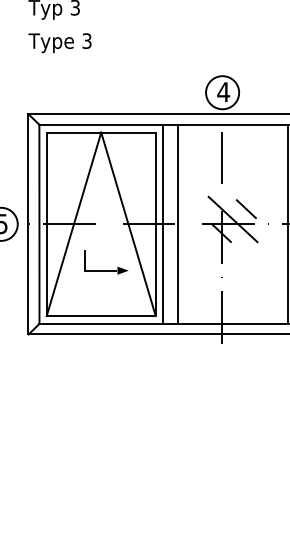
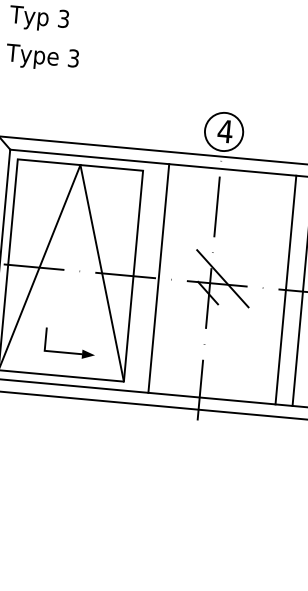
line: (245, 209) -> (238, 268), removed
line: (162, 223) -> (141, 275), removed
part: (106, 270) -> (69, 352), moved

